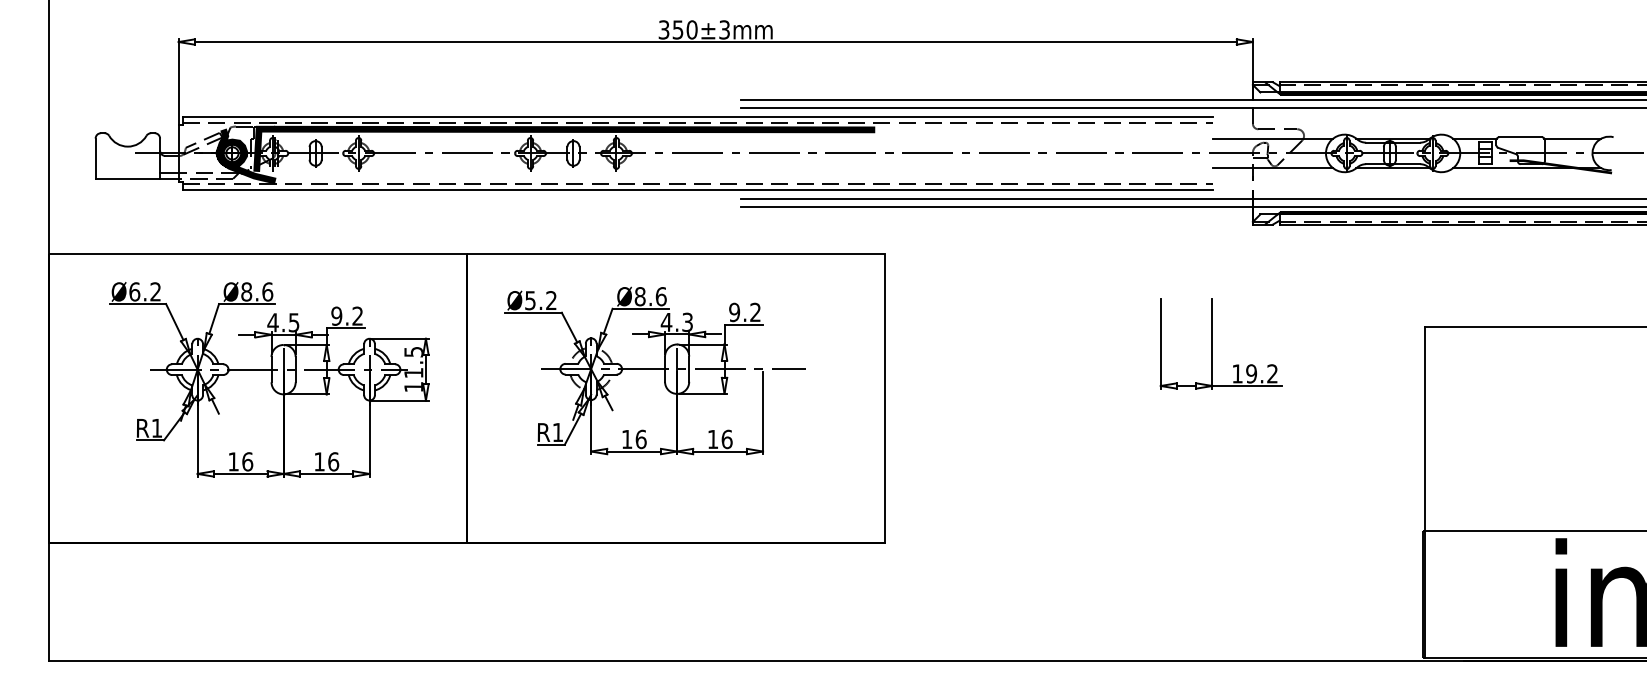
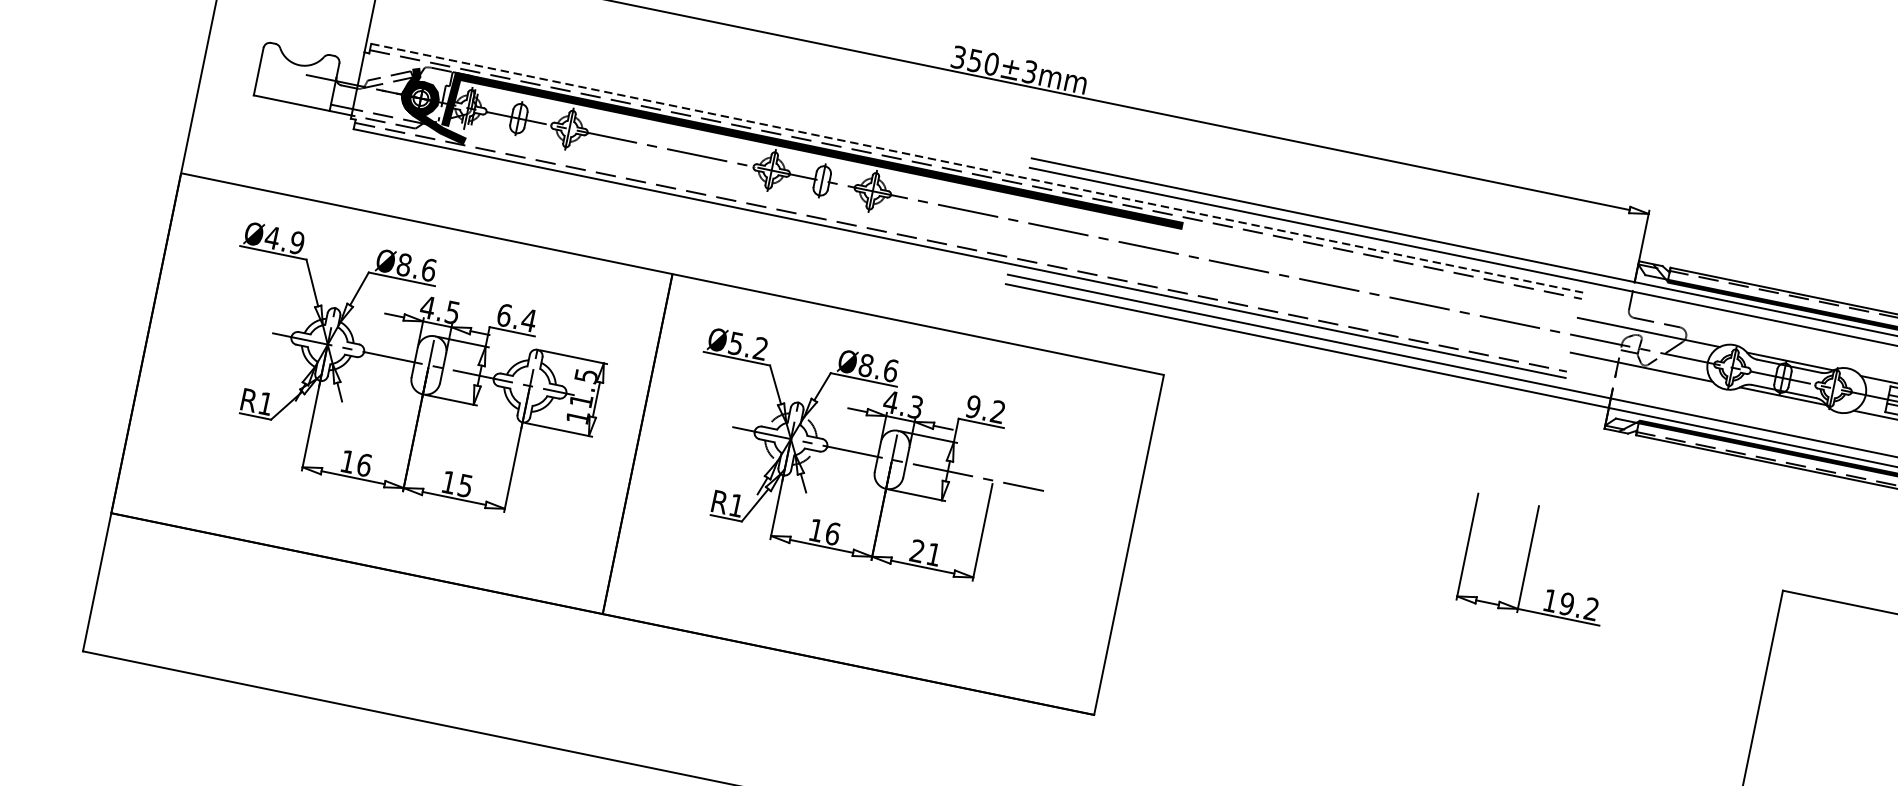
line: (697, 117) -> (976, 168), solid -> dashed
text: (144, 291) -> (284, 239), Ø6.2 -> Ø4.9
text: (347, 315) -> (517, 317), 9.2 -> 6.4
text: (719, 439) -> (924, 552), 16 -> 21
text: (333, 461) -> (465, 485), 16 -> 15

